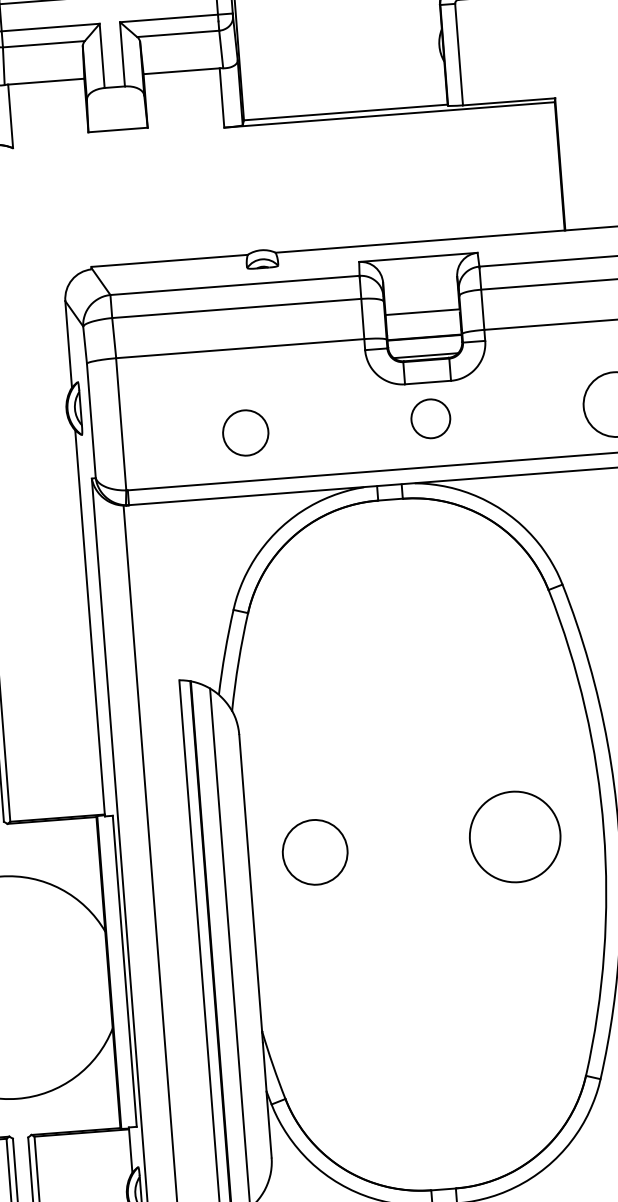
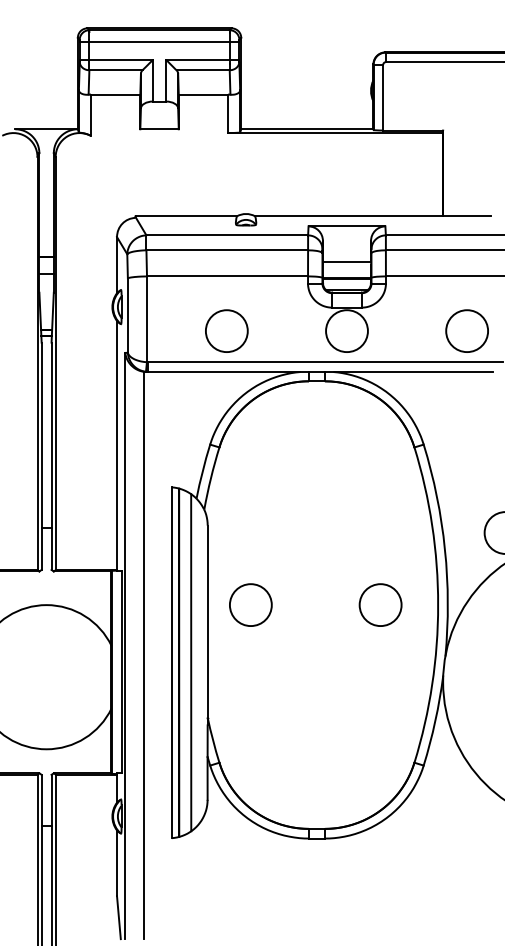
circle: (430, 419) -> (346, 331), size x1.67
circle: (245, 432) -> (226, 330), size x1.43
circle: (515, 837) -> (380, 605), size x0.71

